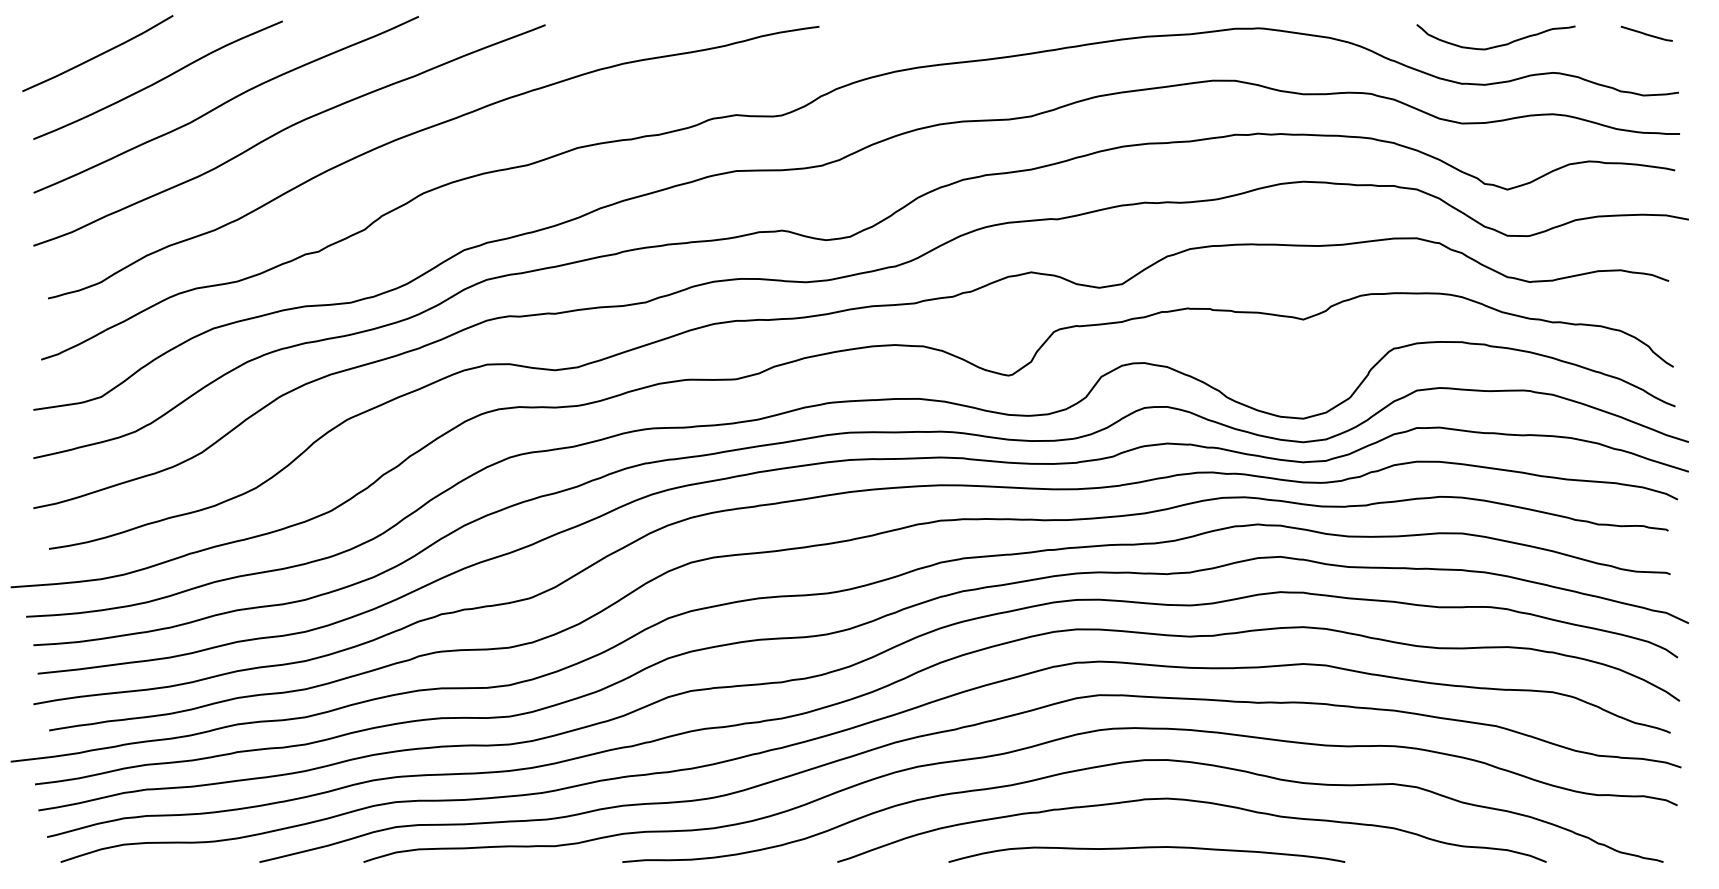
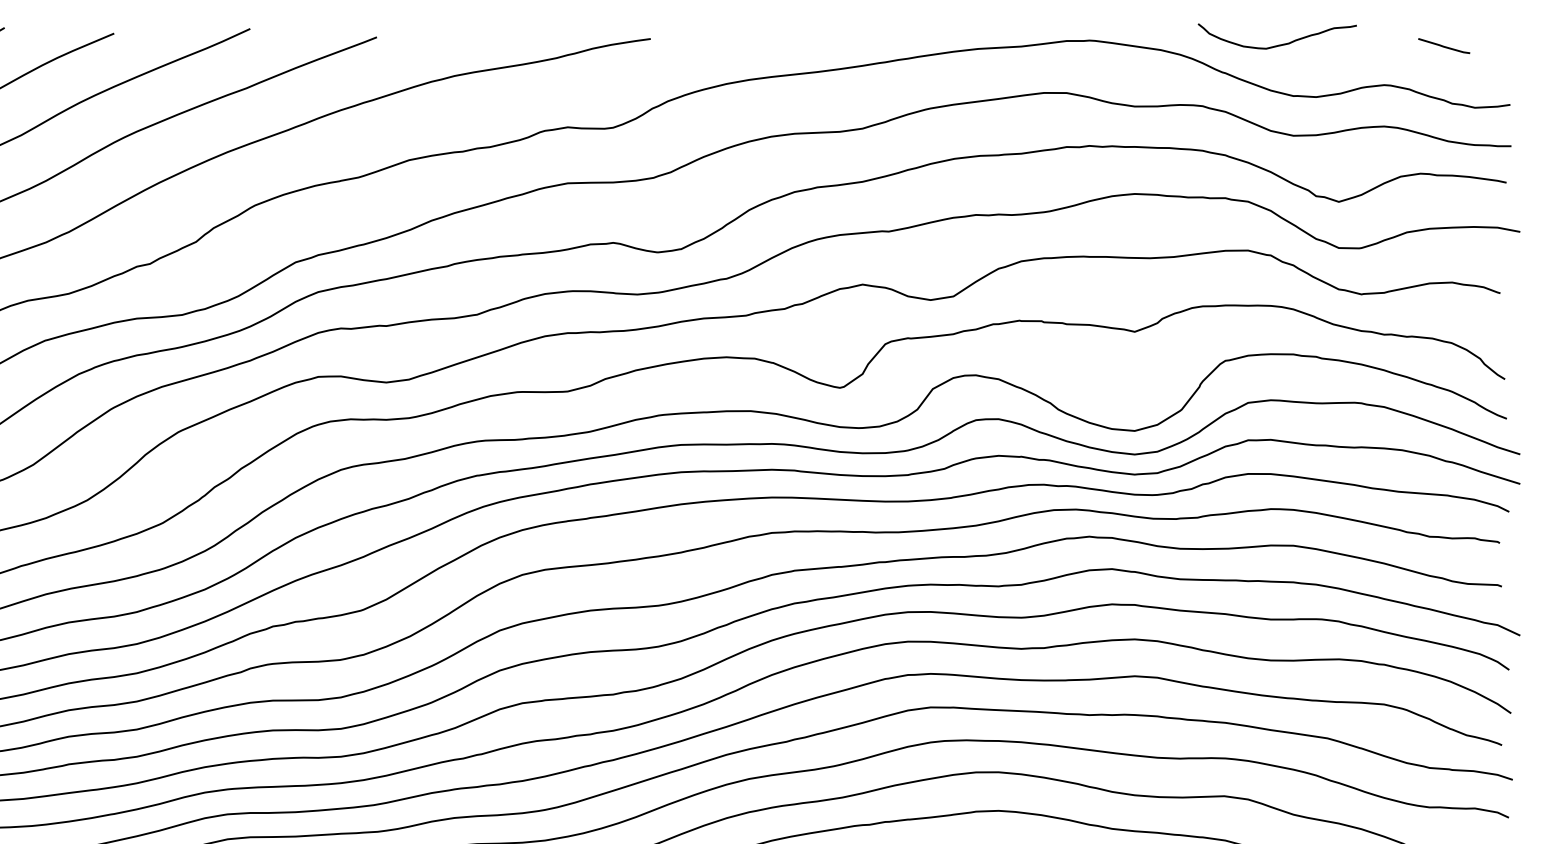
line: (1646, 33) -> (1443, 45), moved
curve: (1496, 45) -> (1277, 44), moved

